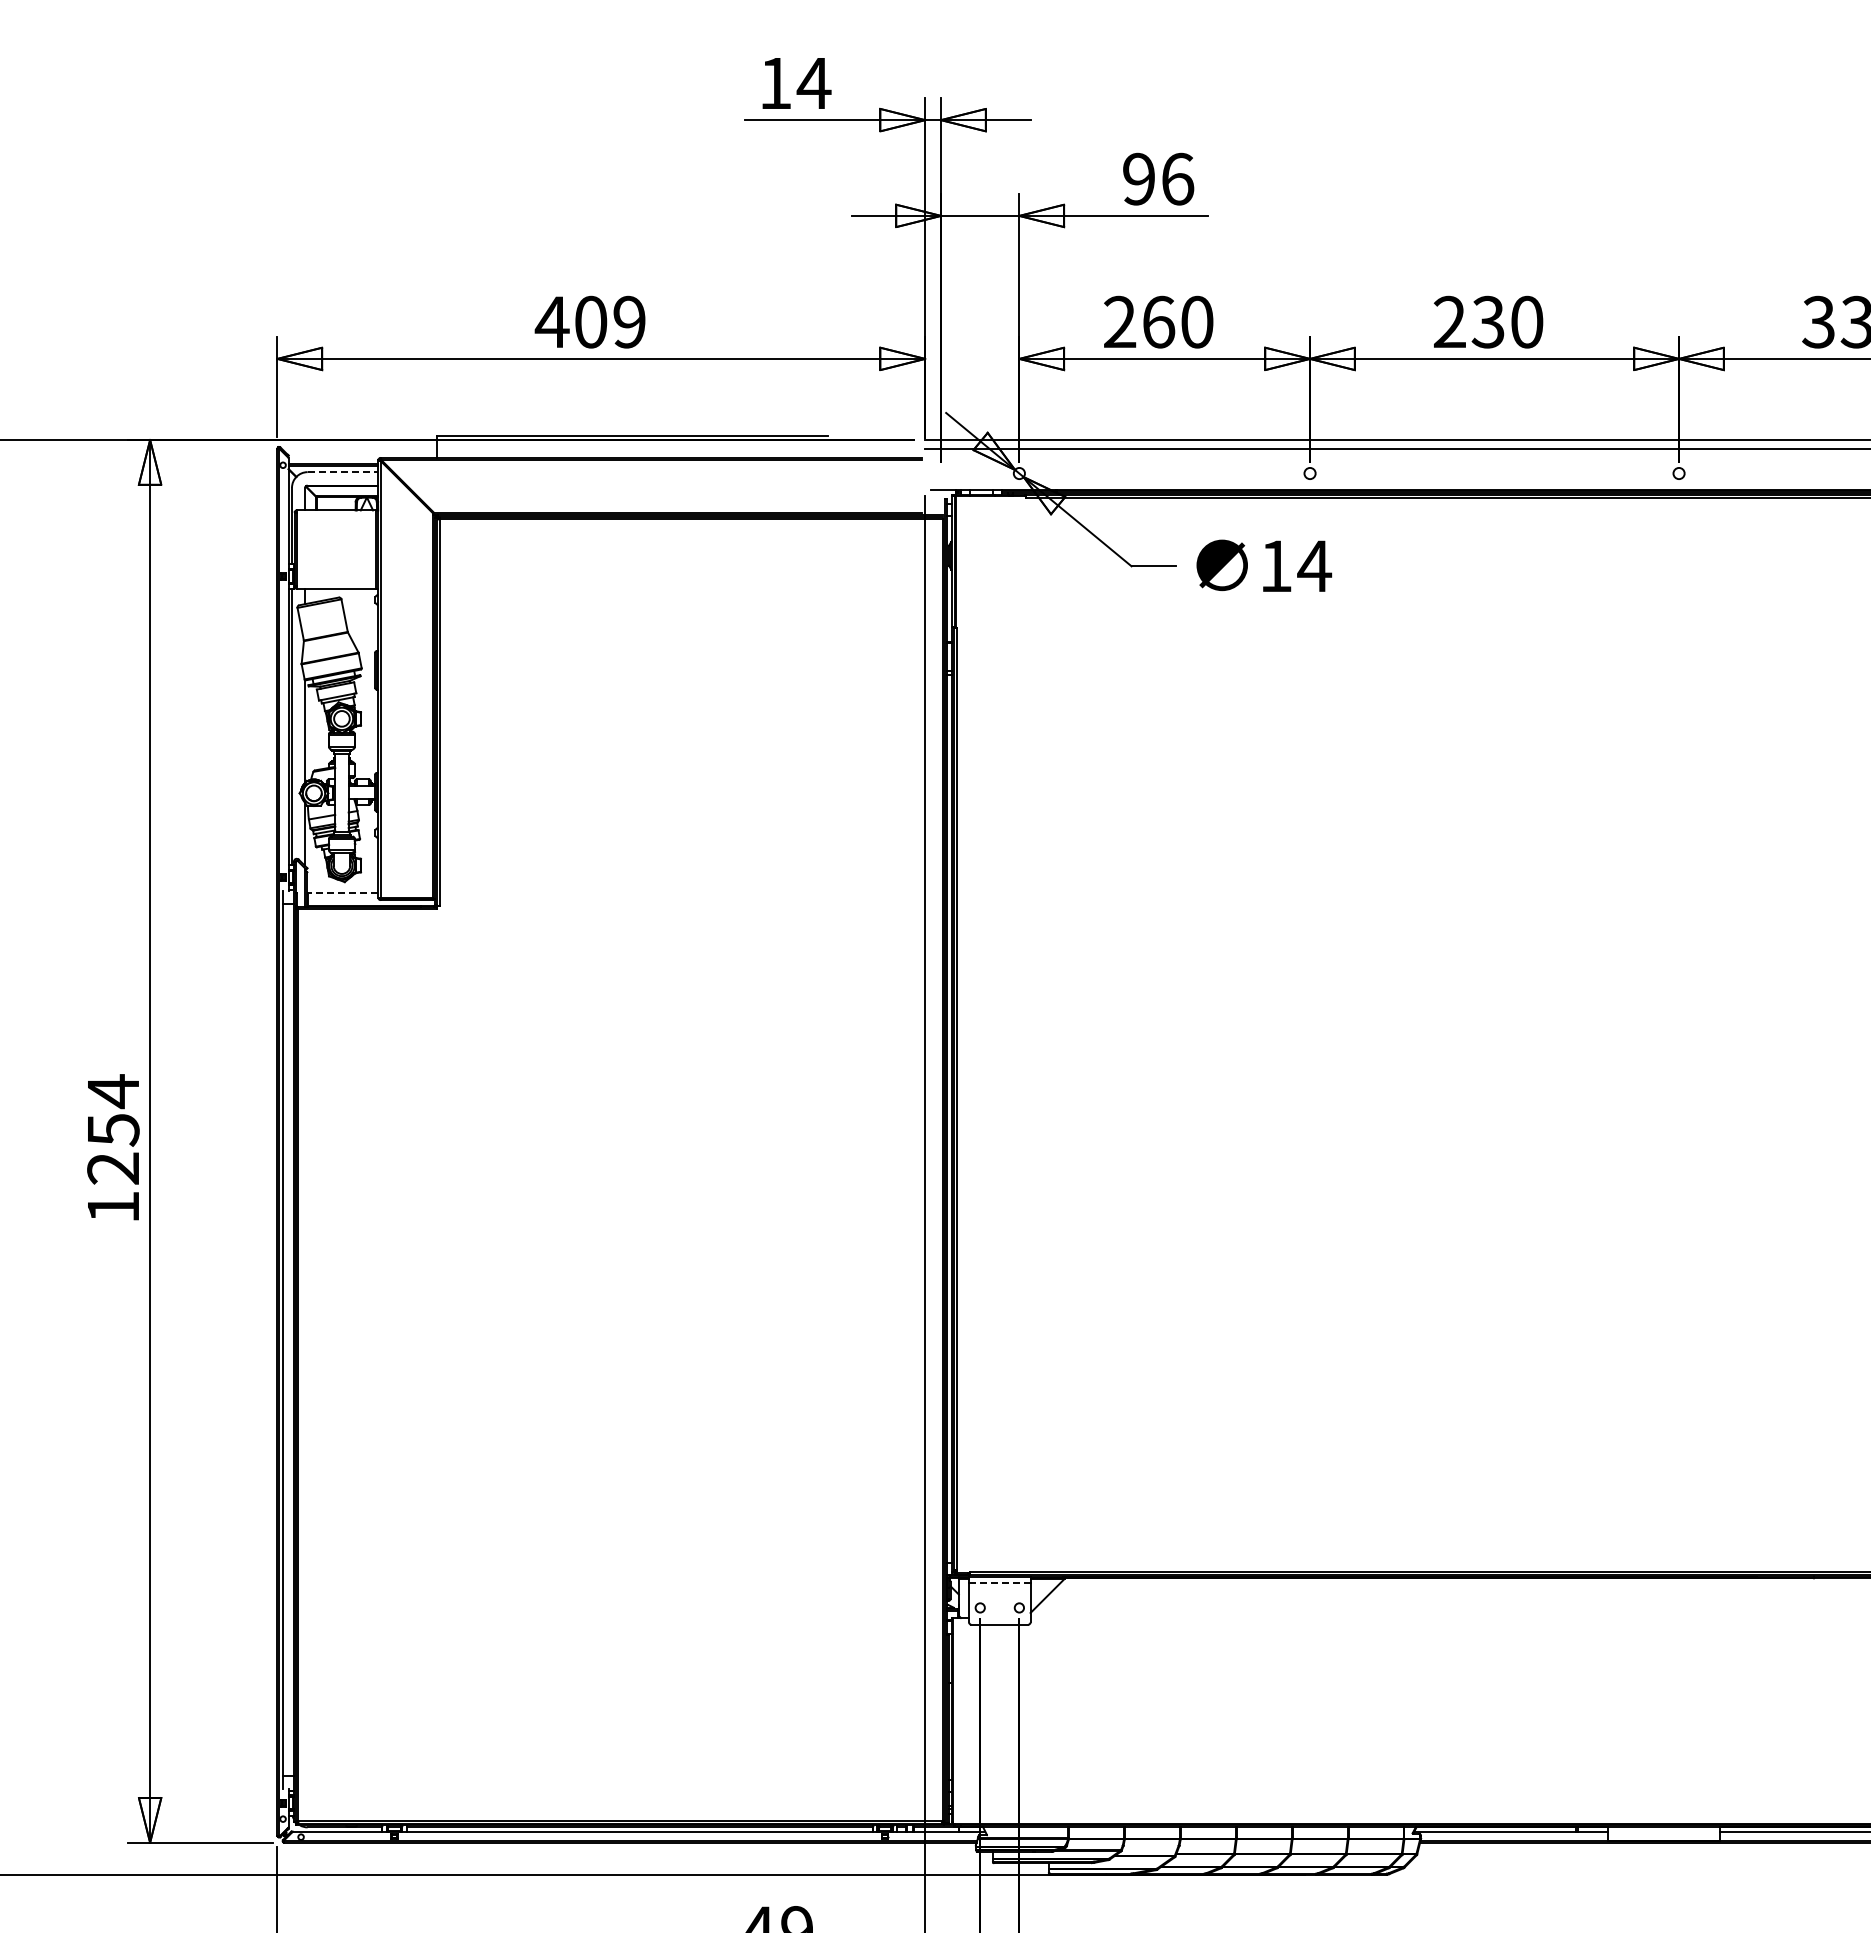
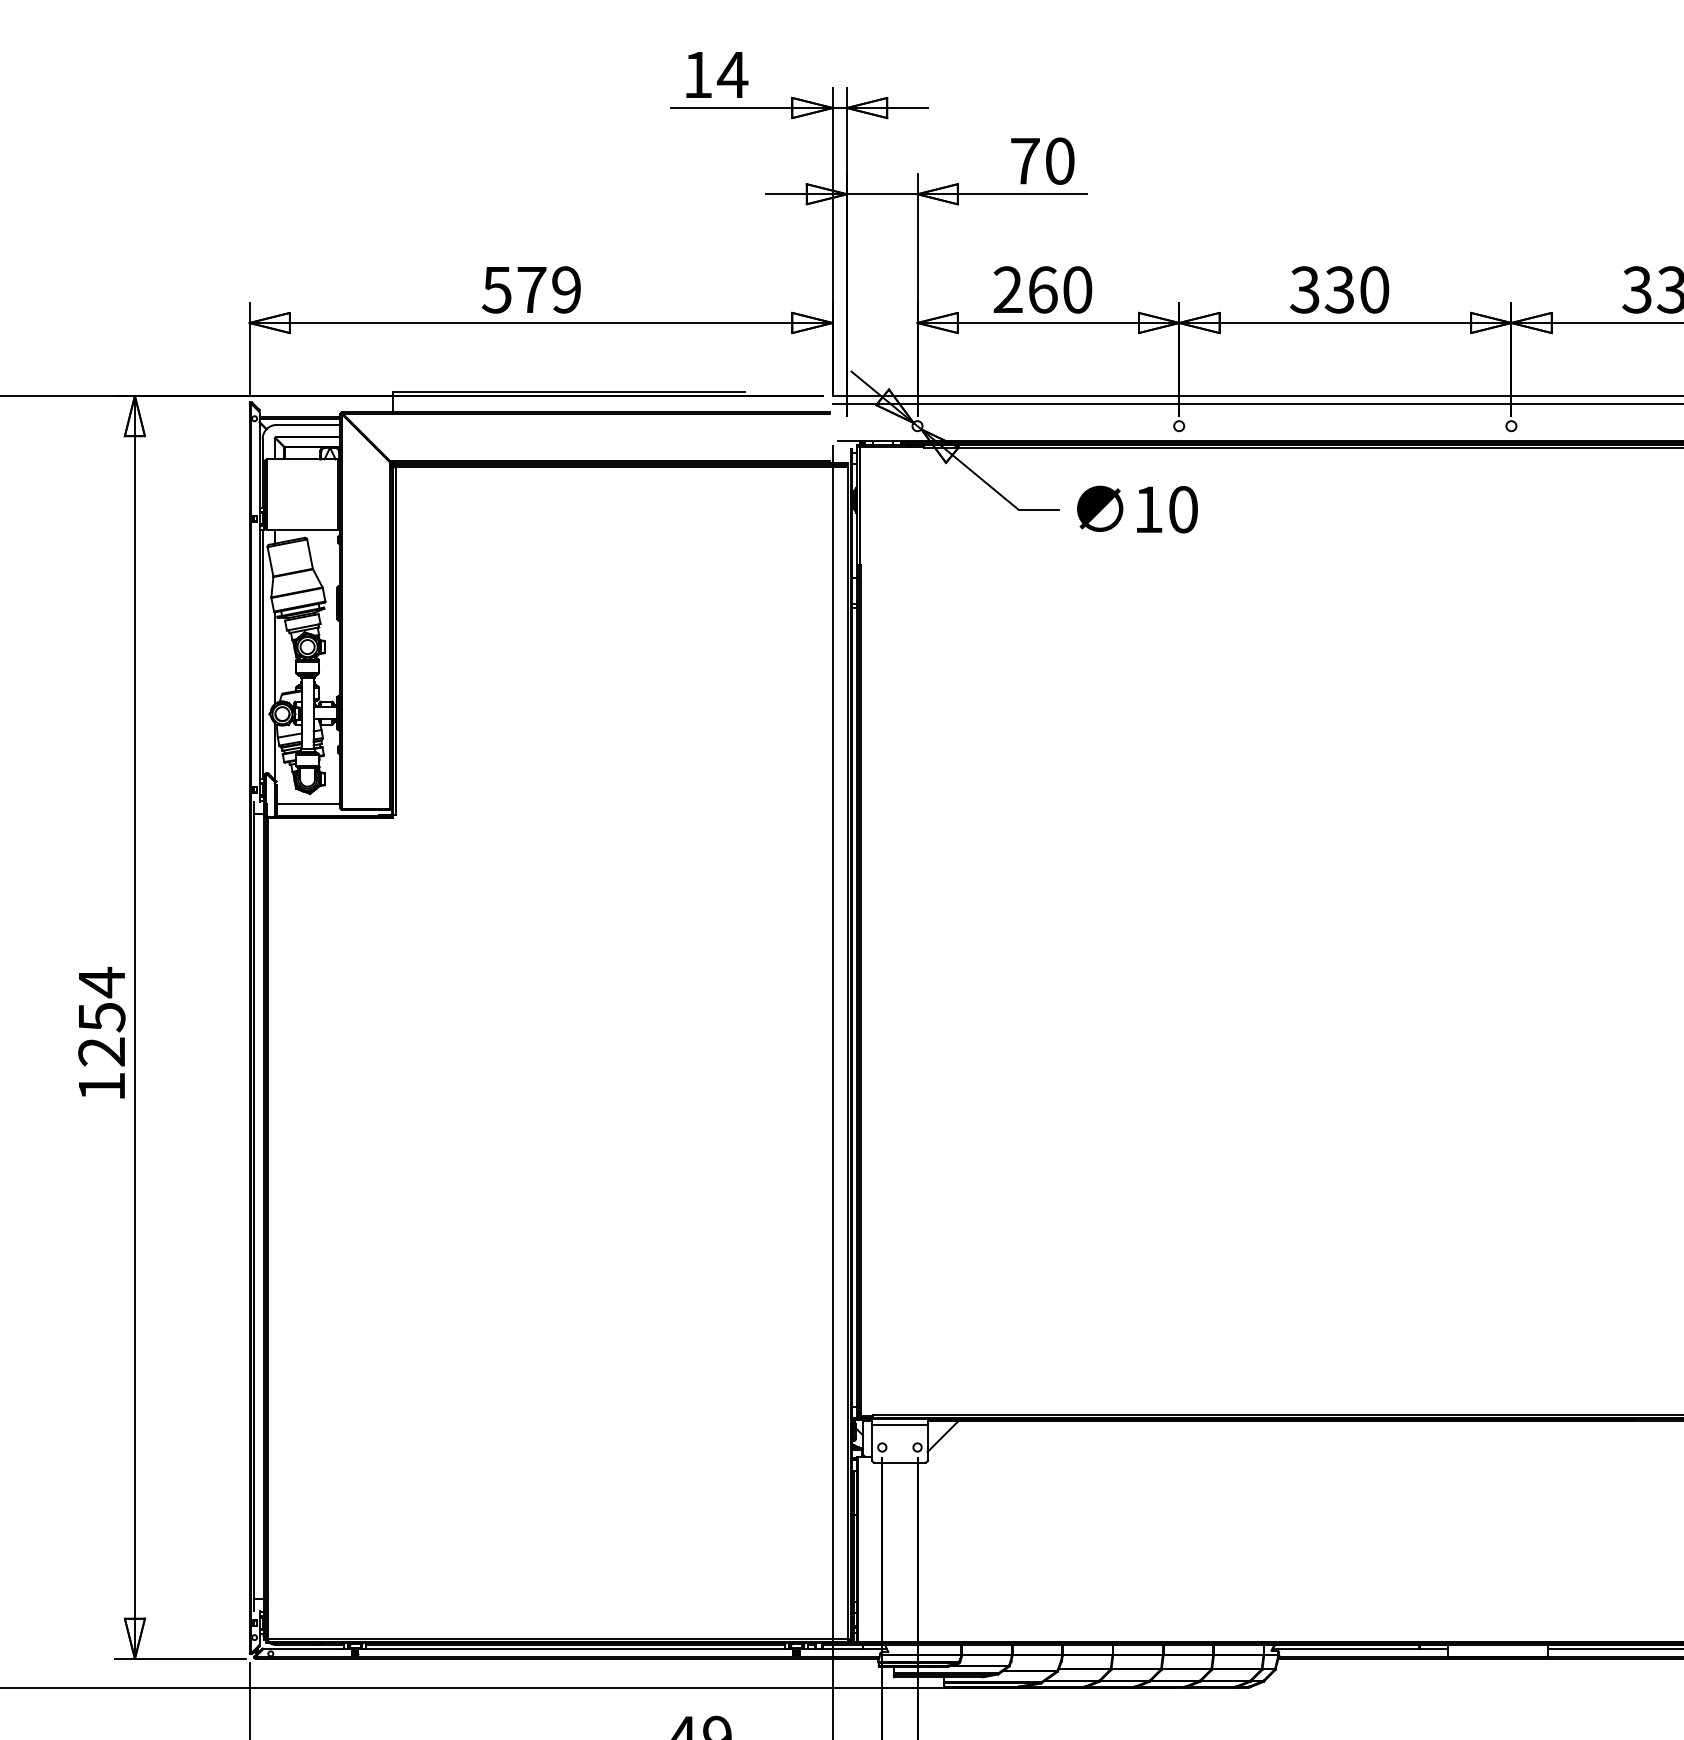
text: (1158, 178) -> (1042, 160), 96 -> 70
text: (570, 321) -> (513, 289), 409 -> 579
text: (1449, 322) -> (1304, 290), 230 -> 330
line: (343, 472) -> (309, 425), dashed -> solid
text: (1314, 566) -> (1183, 509), 14 -> 10
line: (342, 893) -> (308, 804), dashed -> solid
line: (999, 1583) -> (899, 1425), dashed -> solid

